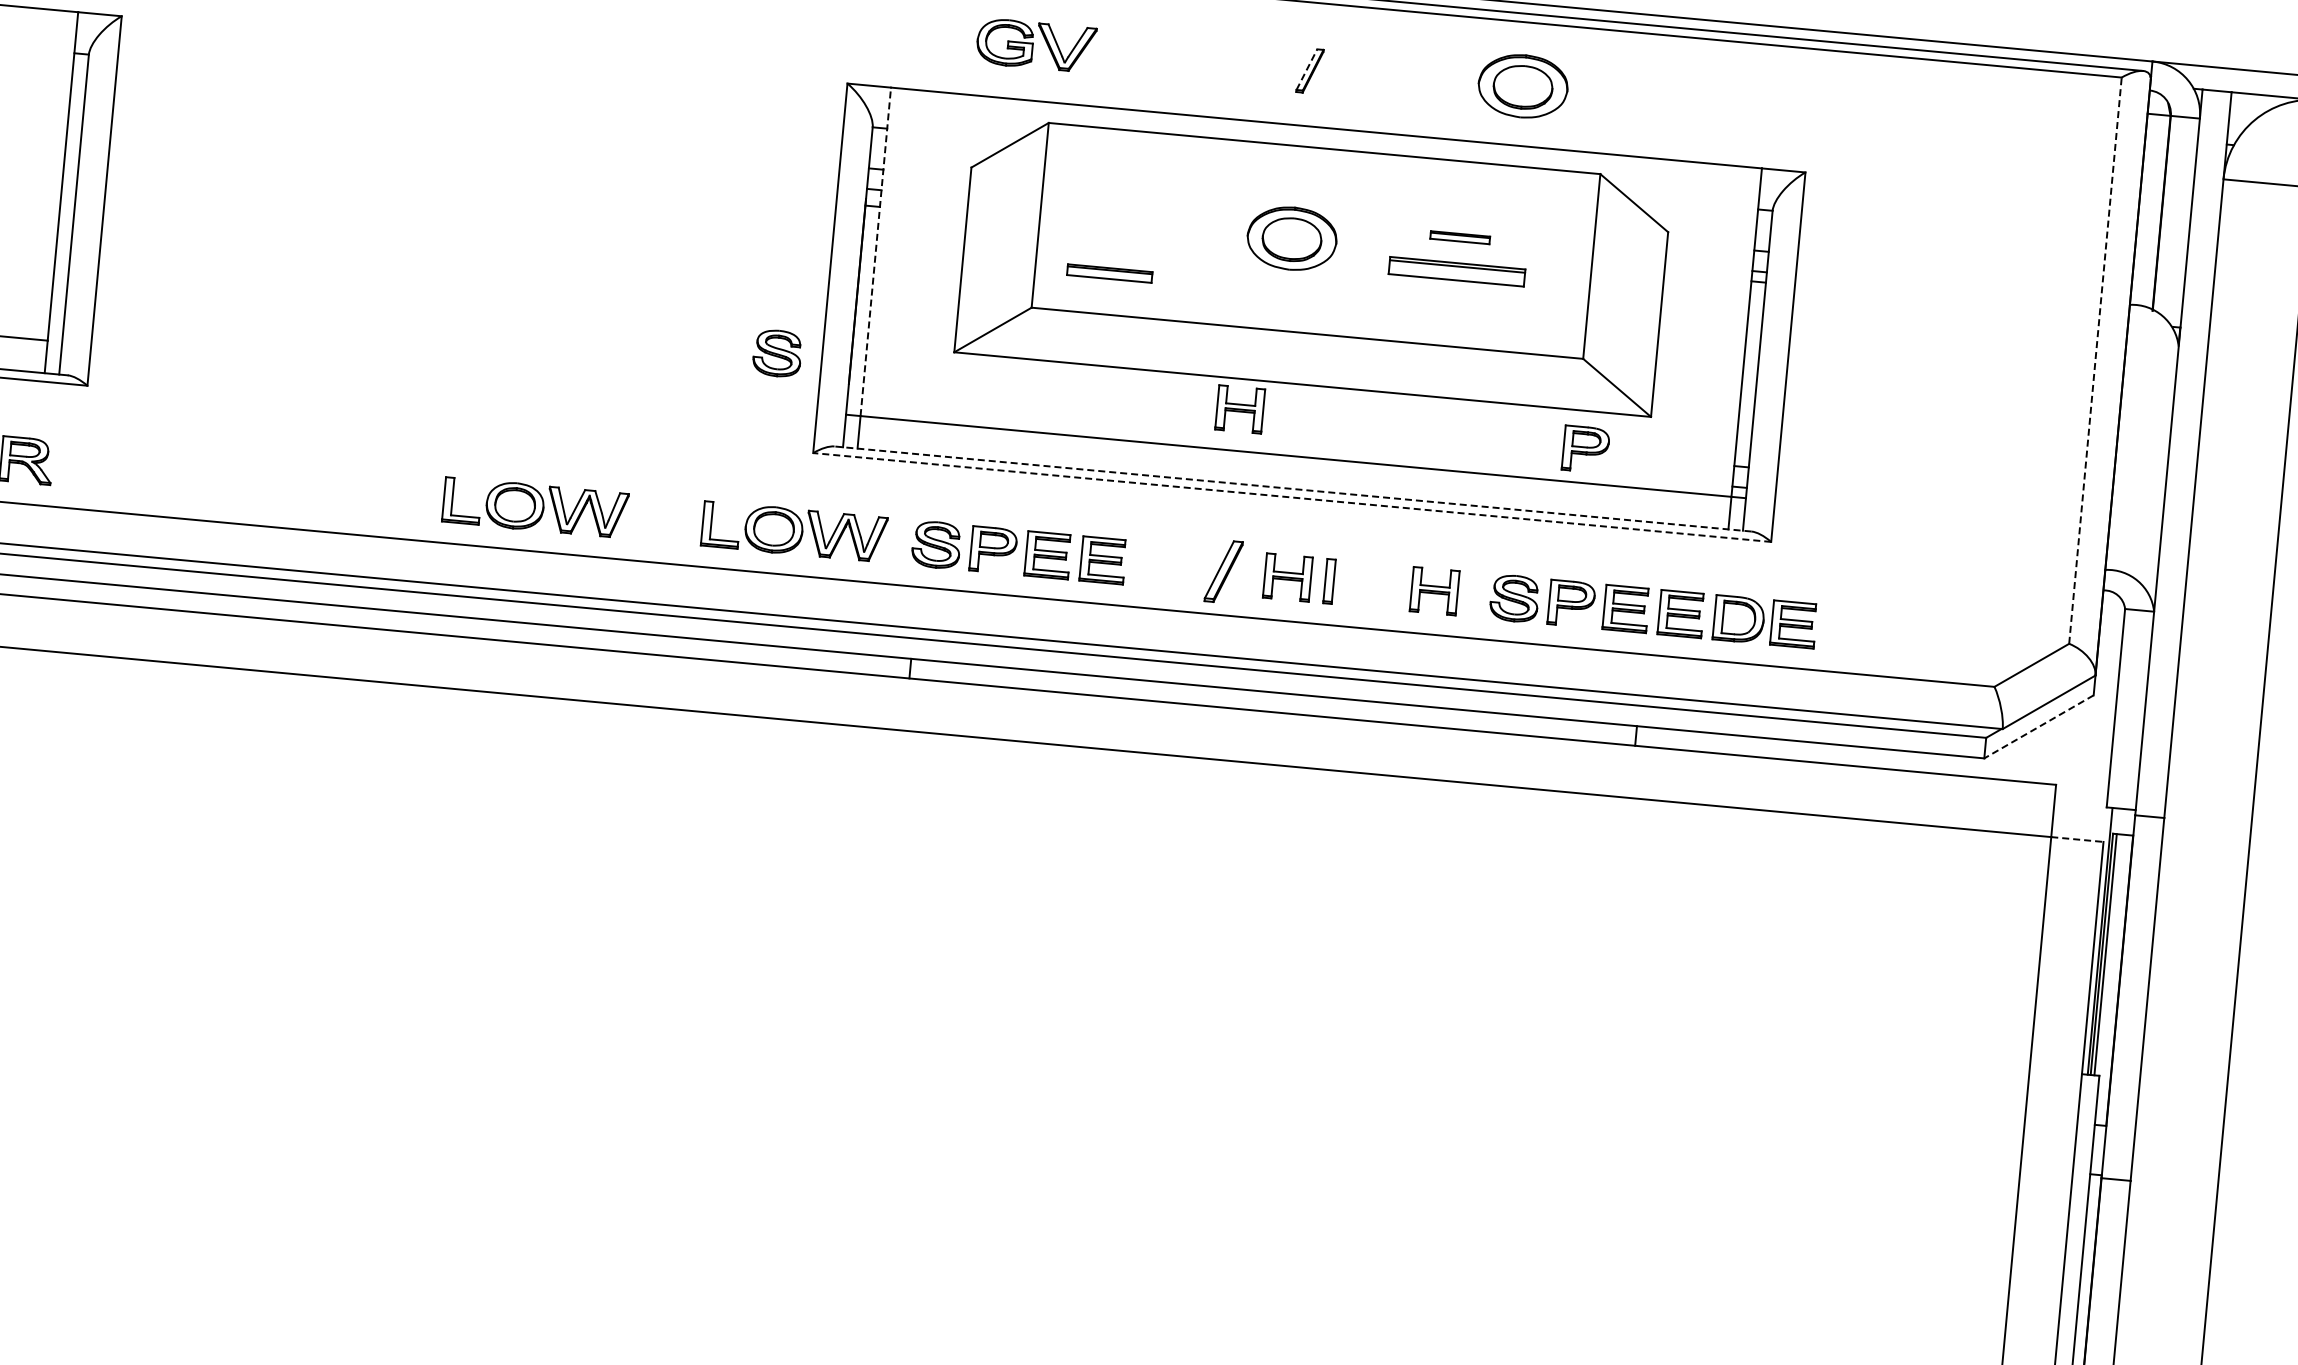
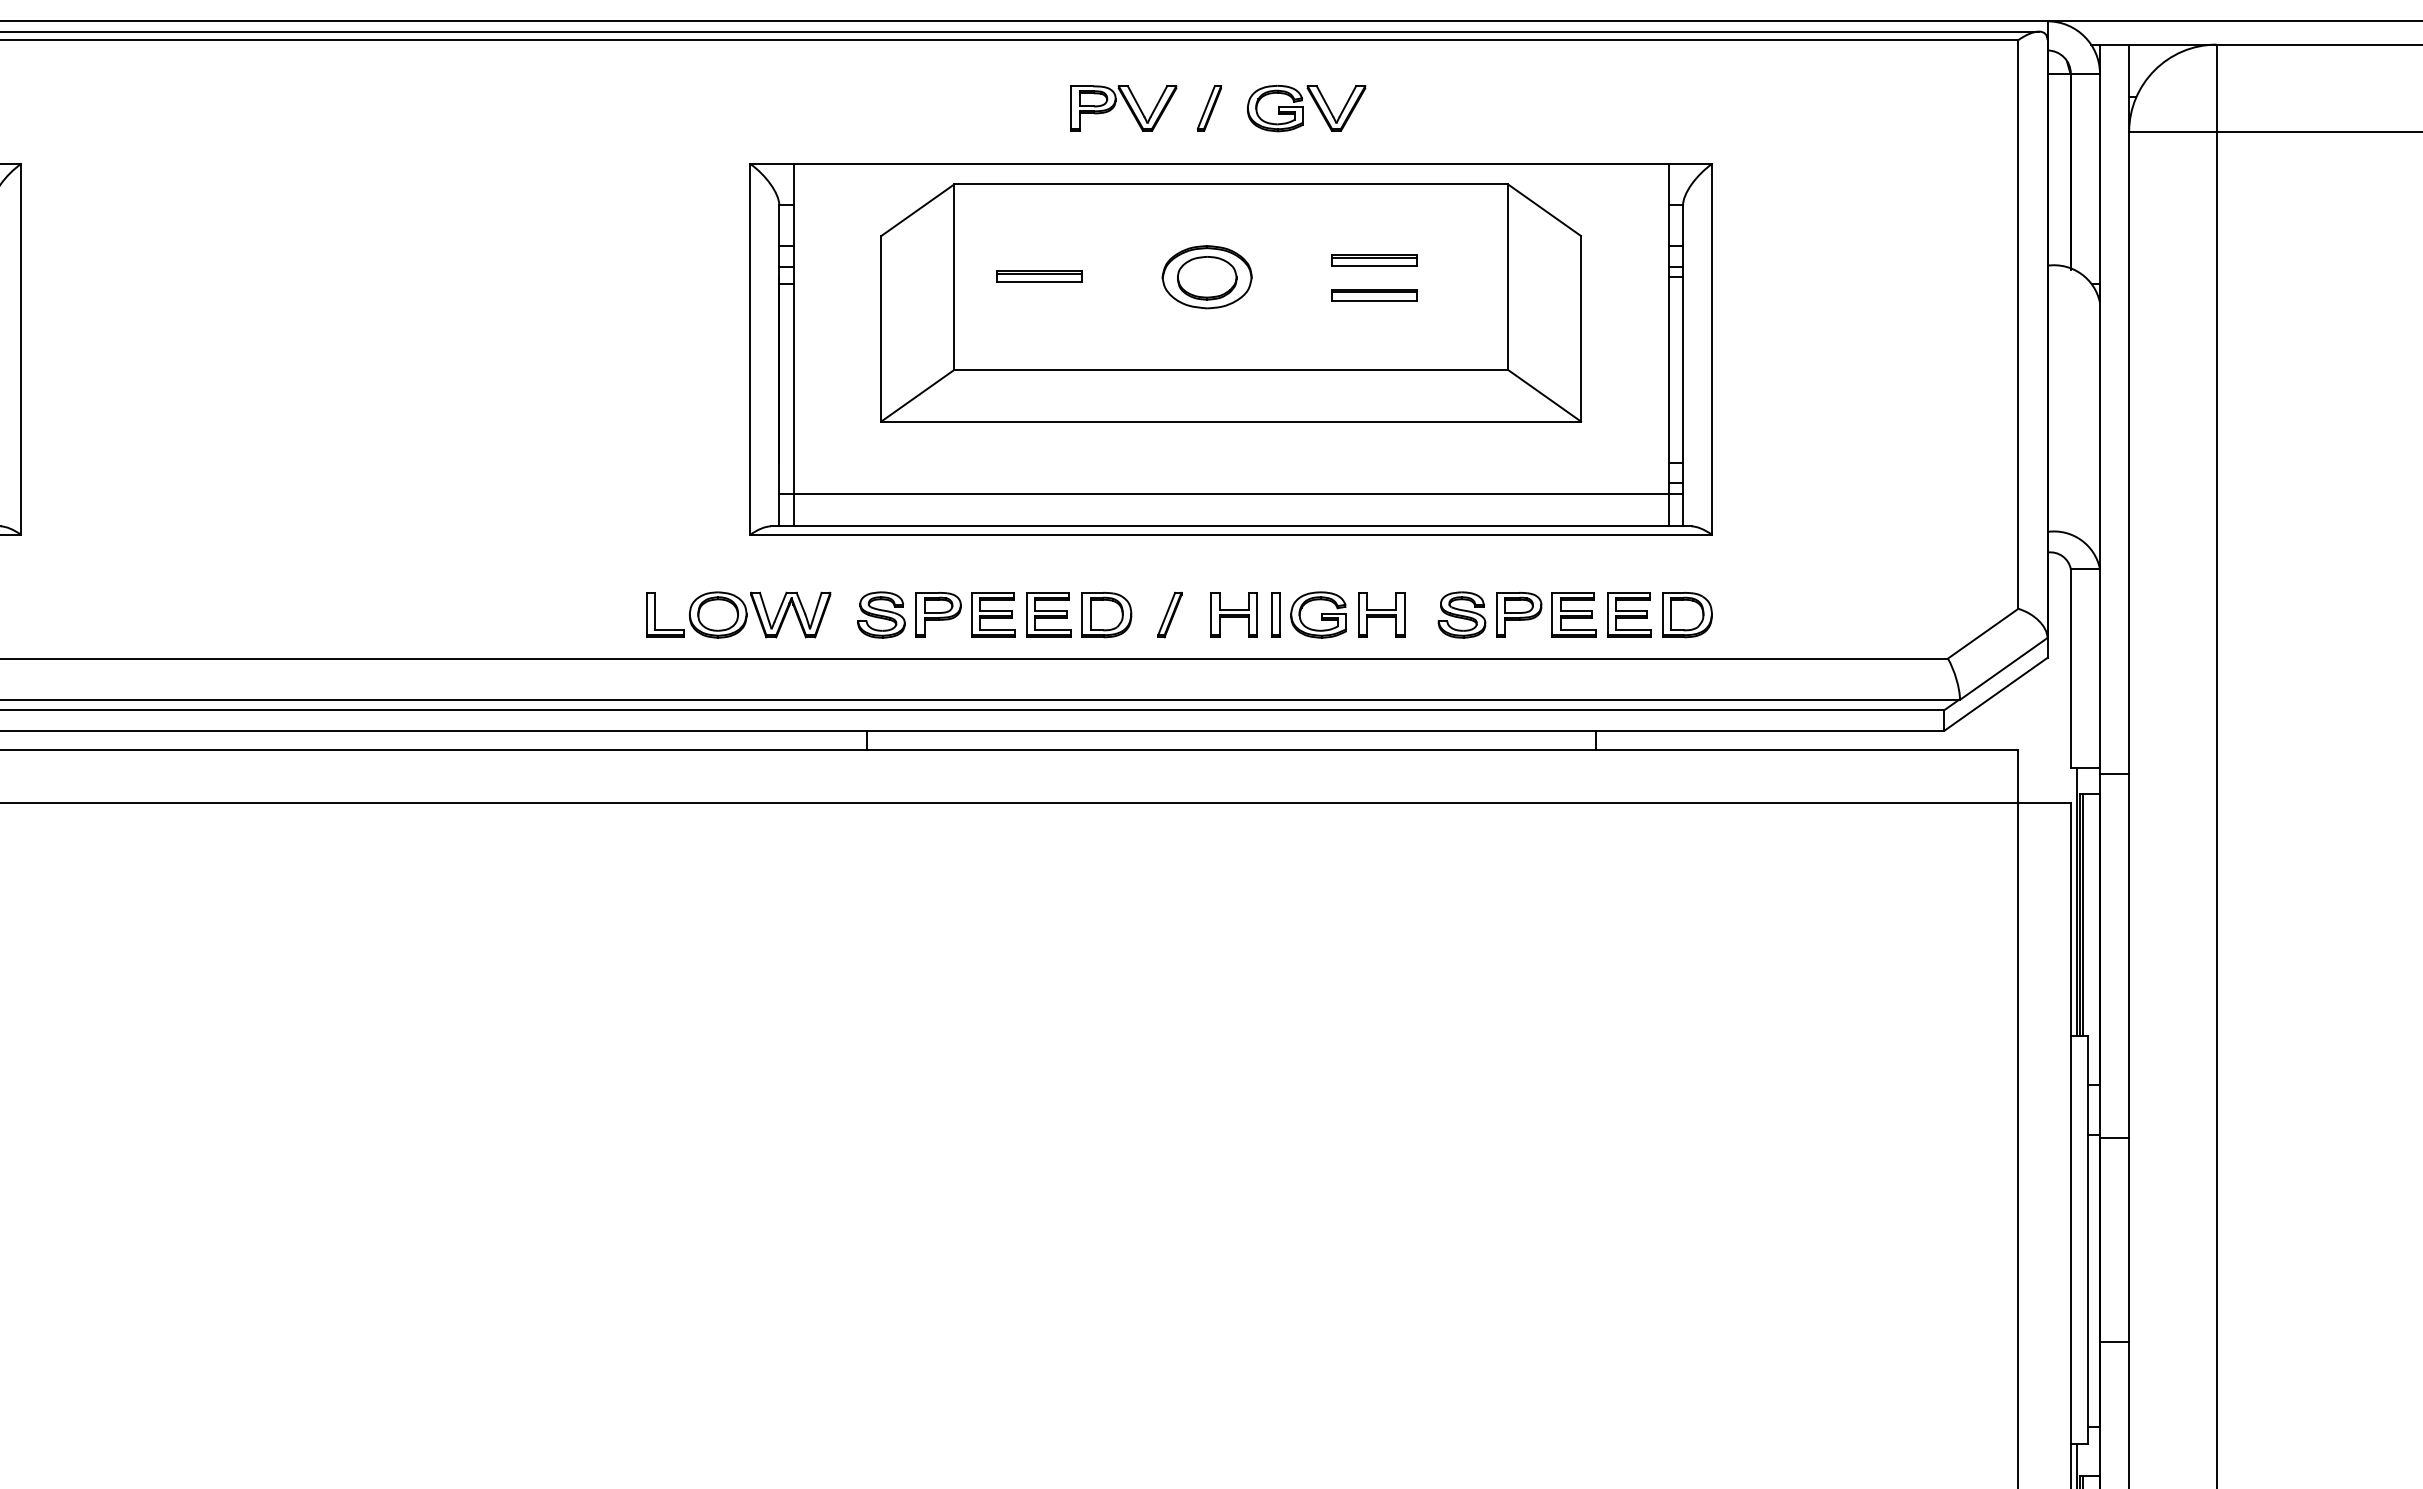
part: (1036, 45) -> (1306, 108), moved
part: (1224, 62) -> (1123, 108), added
line: (1307, 69) -> (1206, 107), dashed -> solid
part: (1522, 86) -> (1422, 104), removed
part: (1460, 237) -> (1374, 260), size x1.43
line: (875, 251) -> (793, 328), dashed -> solid
part: (1457, 272) -> (1374, 295), size x0.62
part: (1109, 273) -> (1039, 276), moved
part: (777, 352) -> (705, 438), removed
line: (2095, 360) -> (2018, 324), dashed -> solid
part: (1239, 408) -> (1170, 451), removed
part: (1586, 449) -> (1519, 459), removed
line: (1292, 489) -> (1230, 526), dashed -> solid
line: (1291, 497) -> (1230, 534), dashed -> solid
part: (535, 507) -> (478, 614), removed
part: (1160, 566) -> (1106, 615), added
part: (1223, 571) -> (1169, 614), size x0.71
part: (1371, 584) -> (1318, 614), added
part: (1793, 623) -> (1742, 614), removed
line: (2038, 726) -> (1995, 694), dashed -> solid
line: (2078, 839) -> (2045, 802), dashed -> solid

